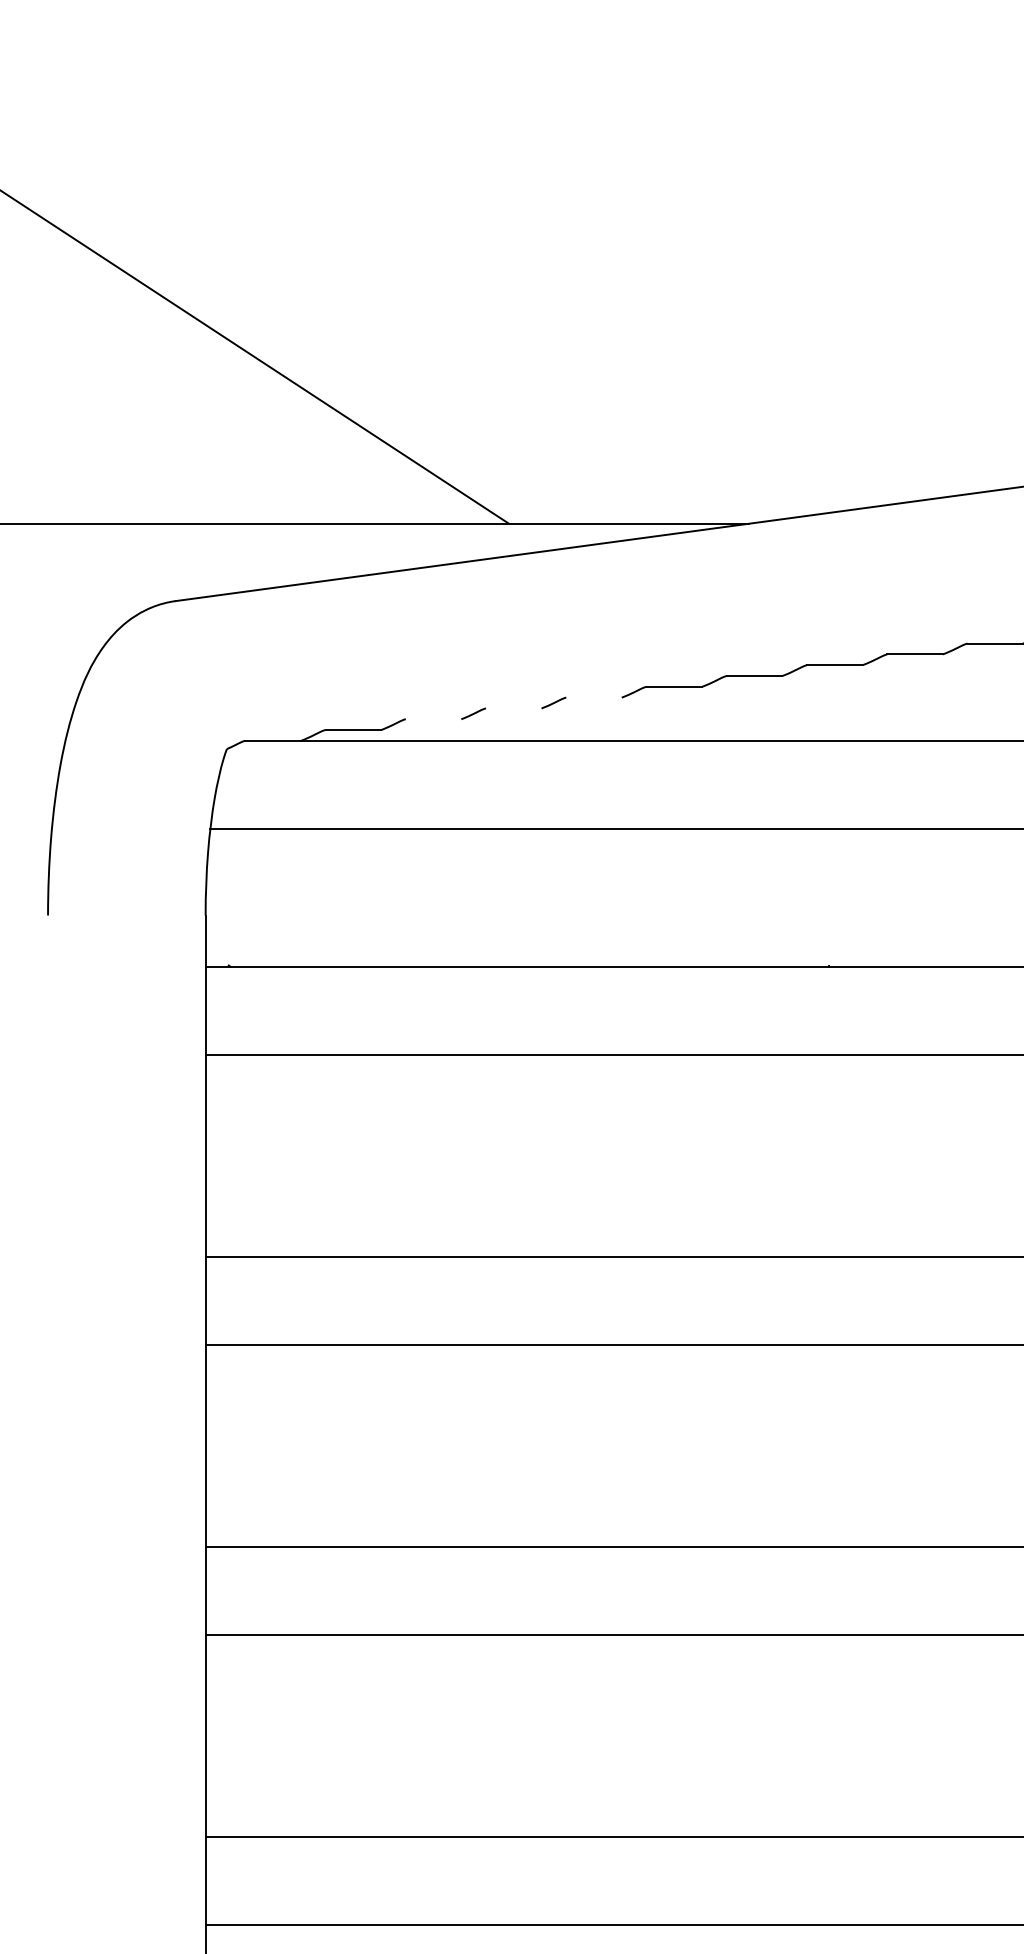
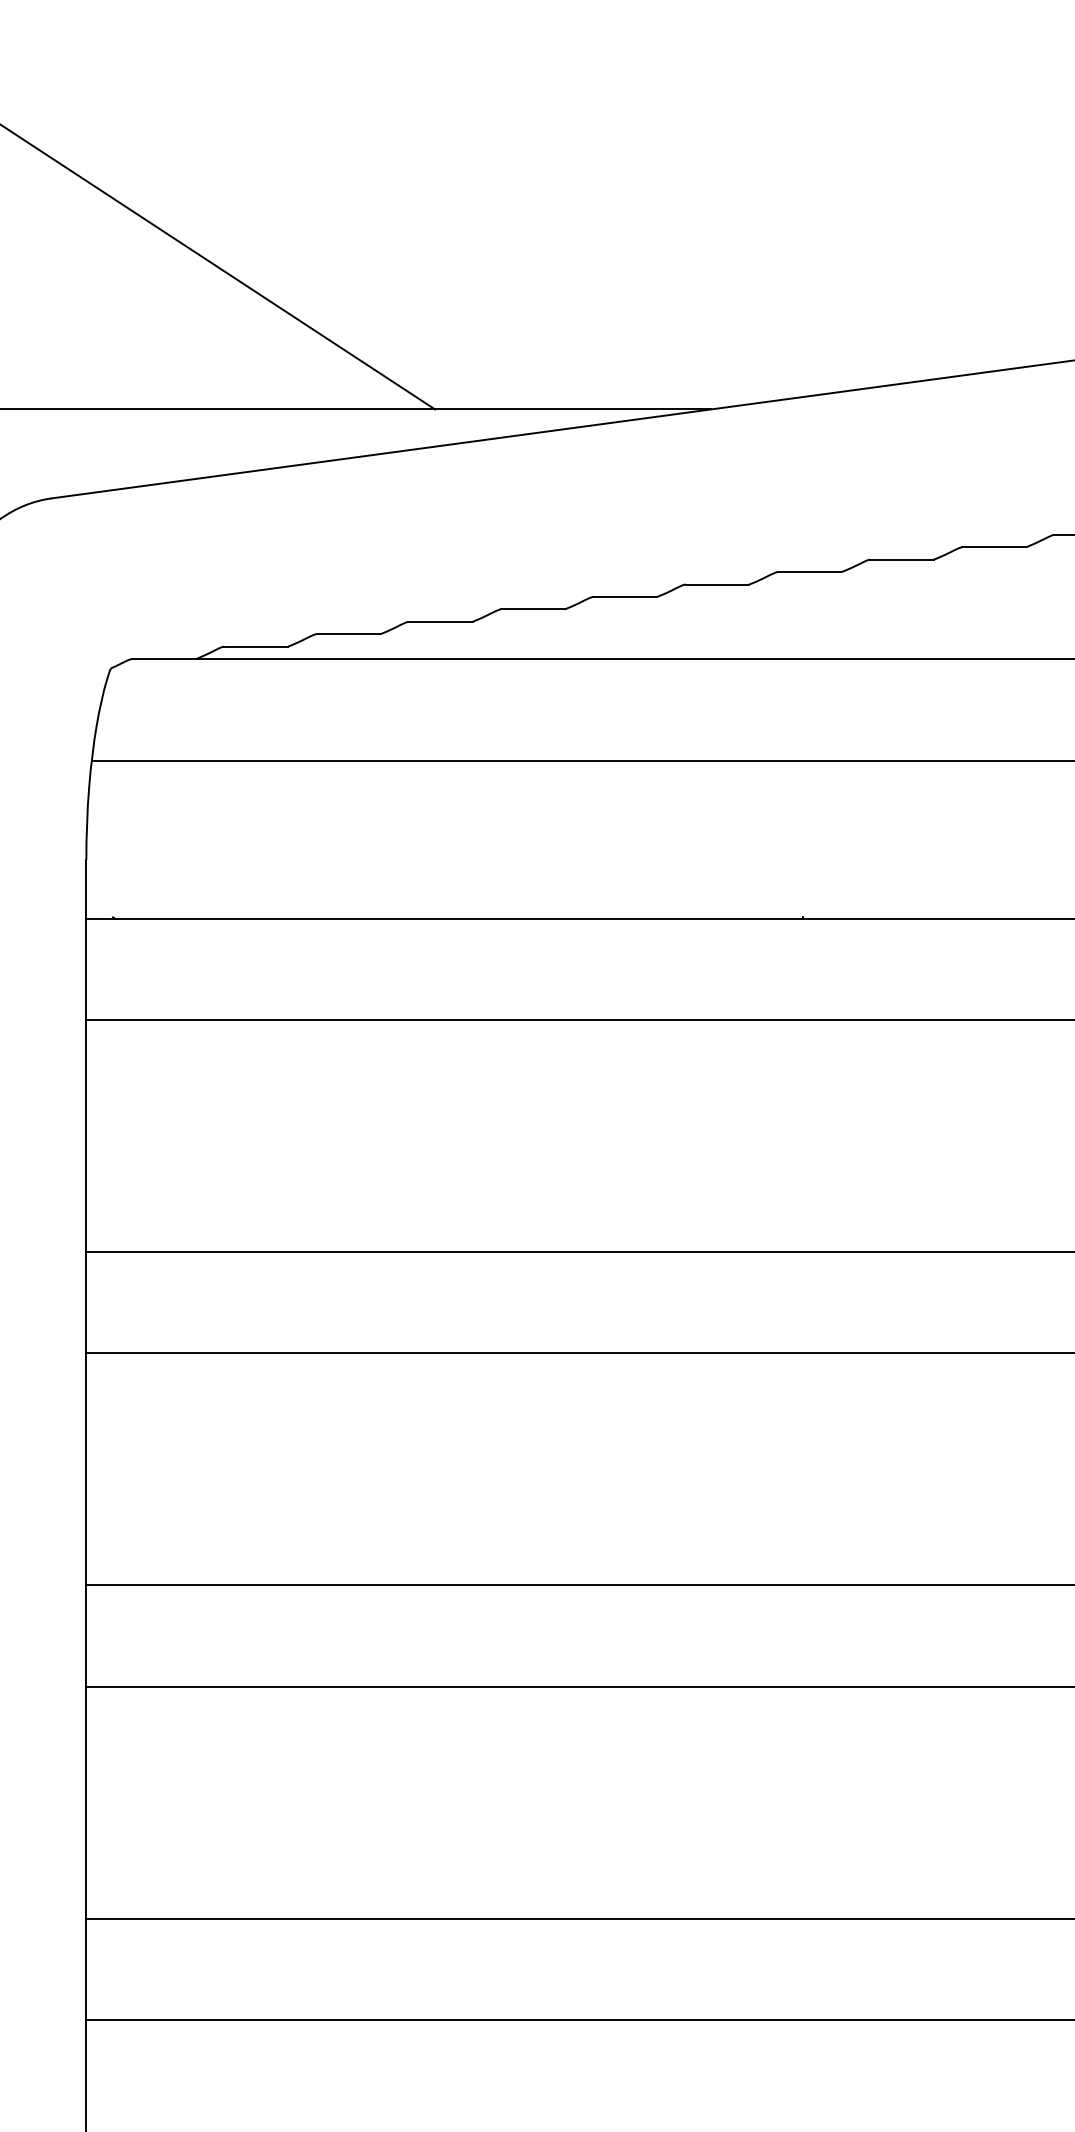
line: (593, 697) -> (532, 609), added
line: (513, 708) -> (440, 621), added
line: (433, 719) -> (348, 634), added

